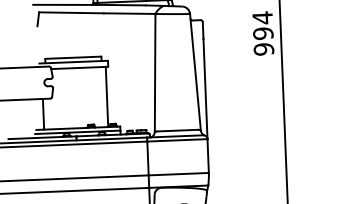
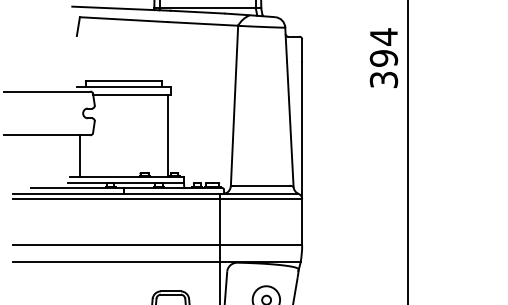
text: (263, 49) -> (383, 79), 994 -> 394

